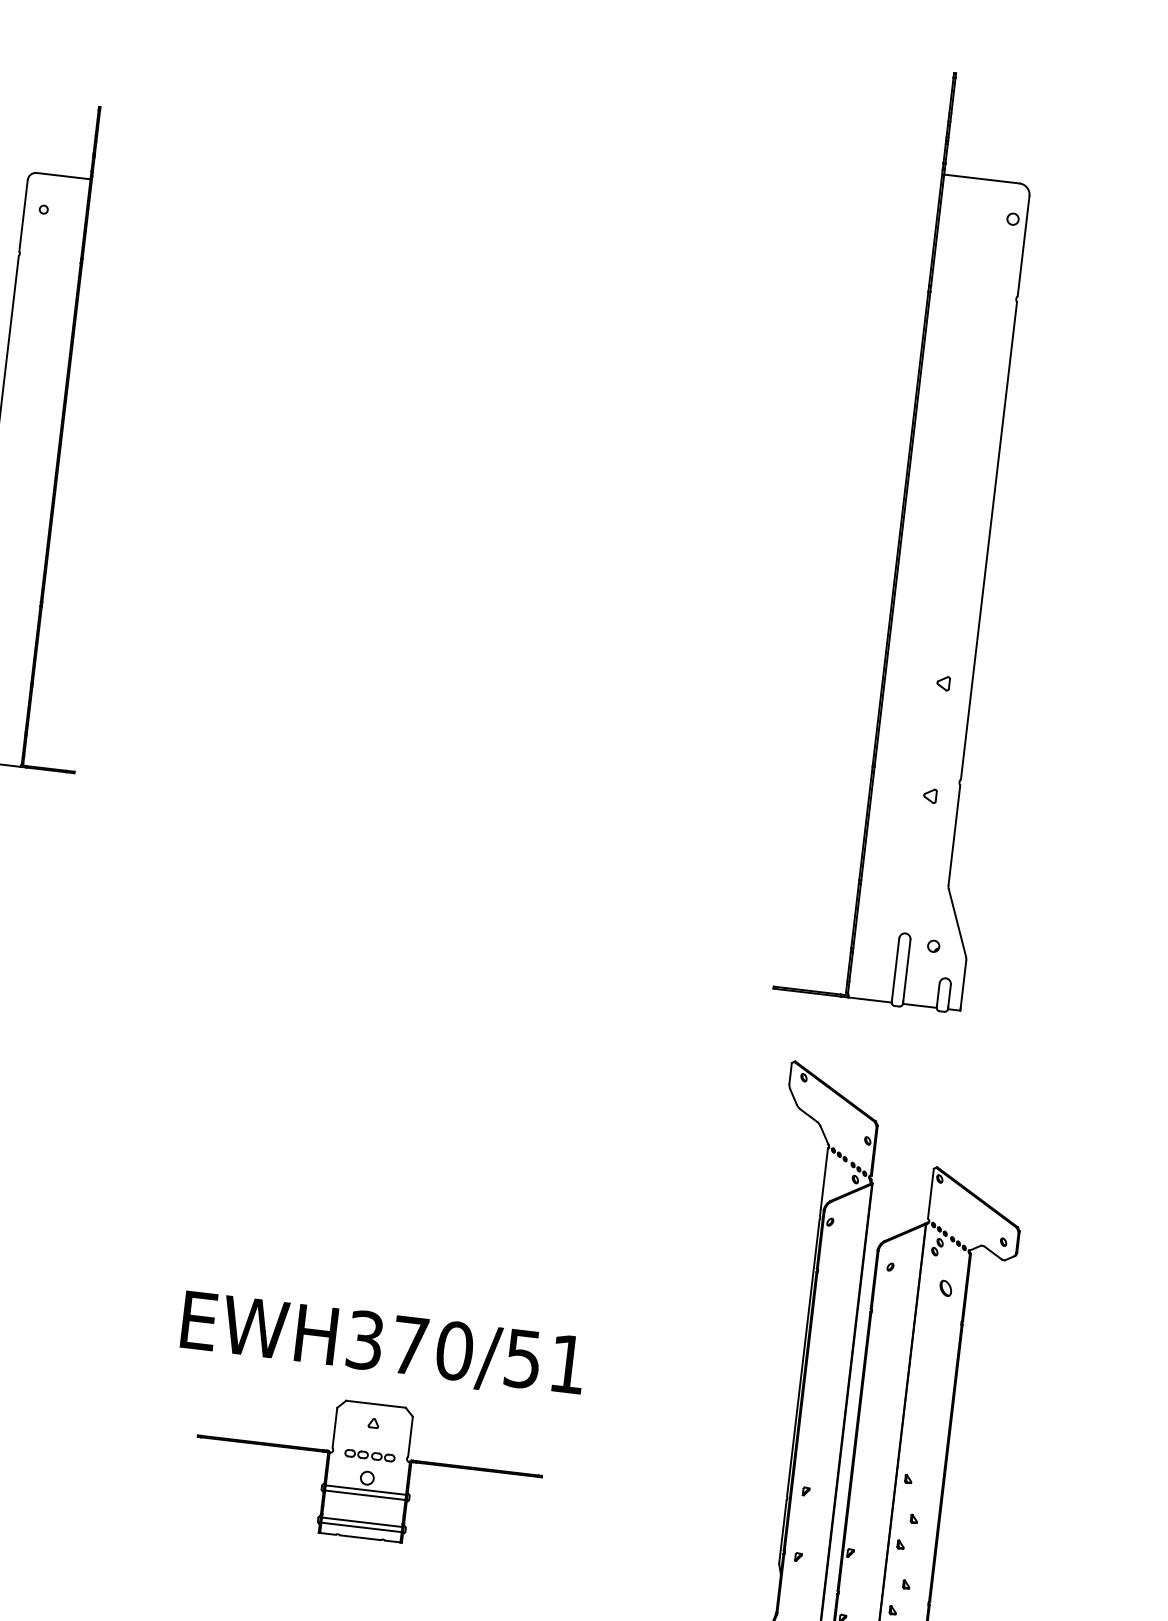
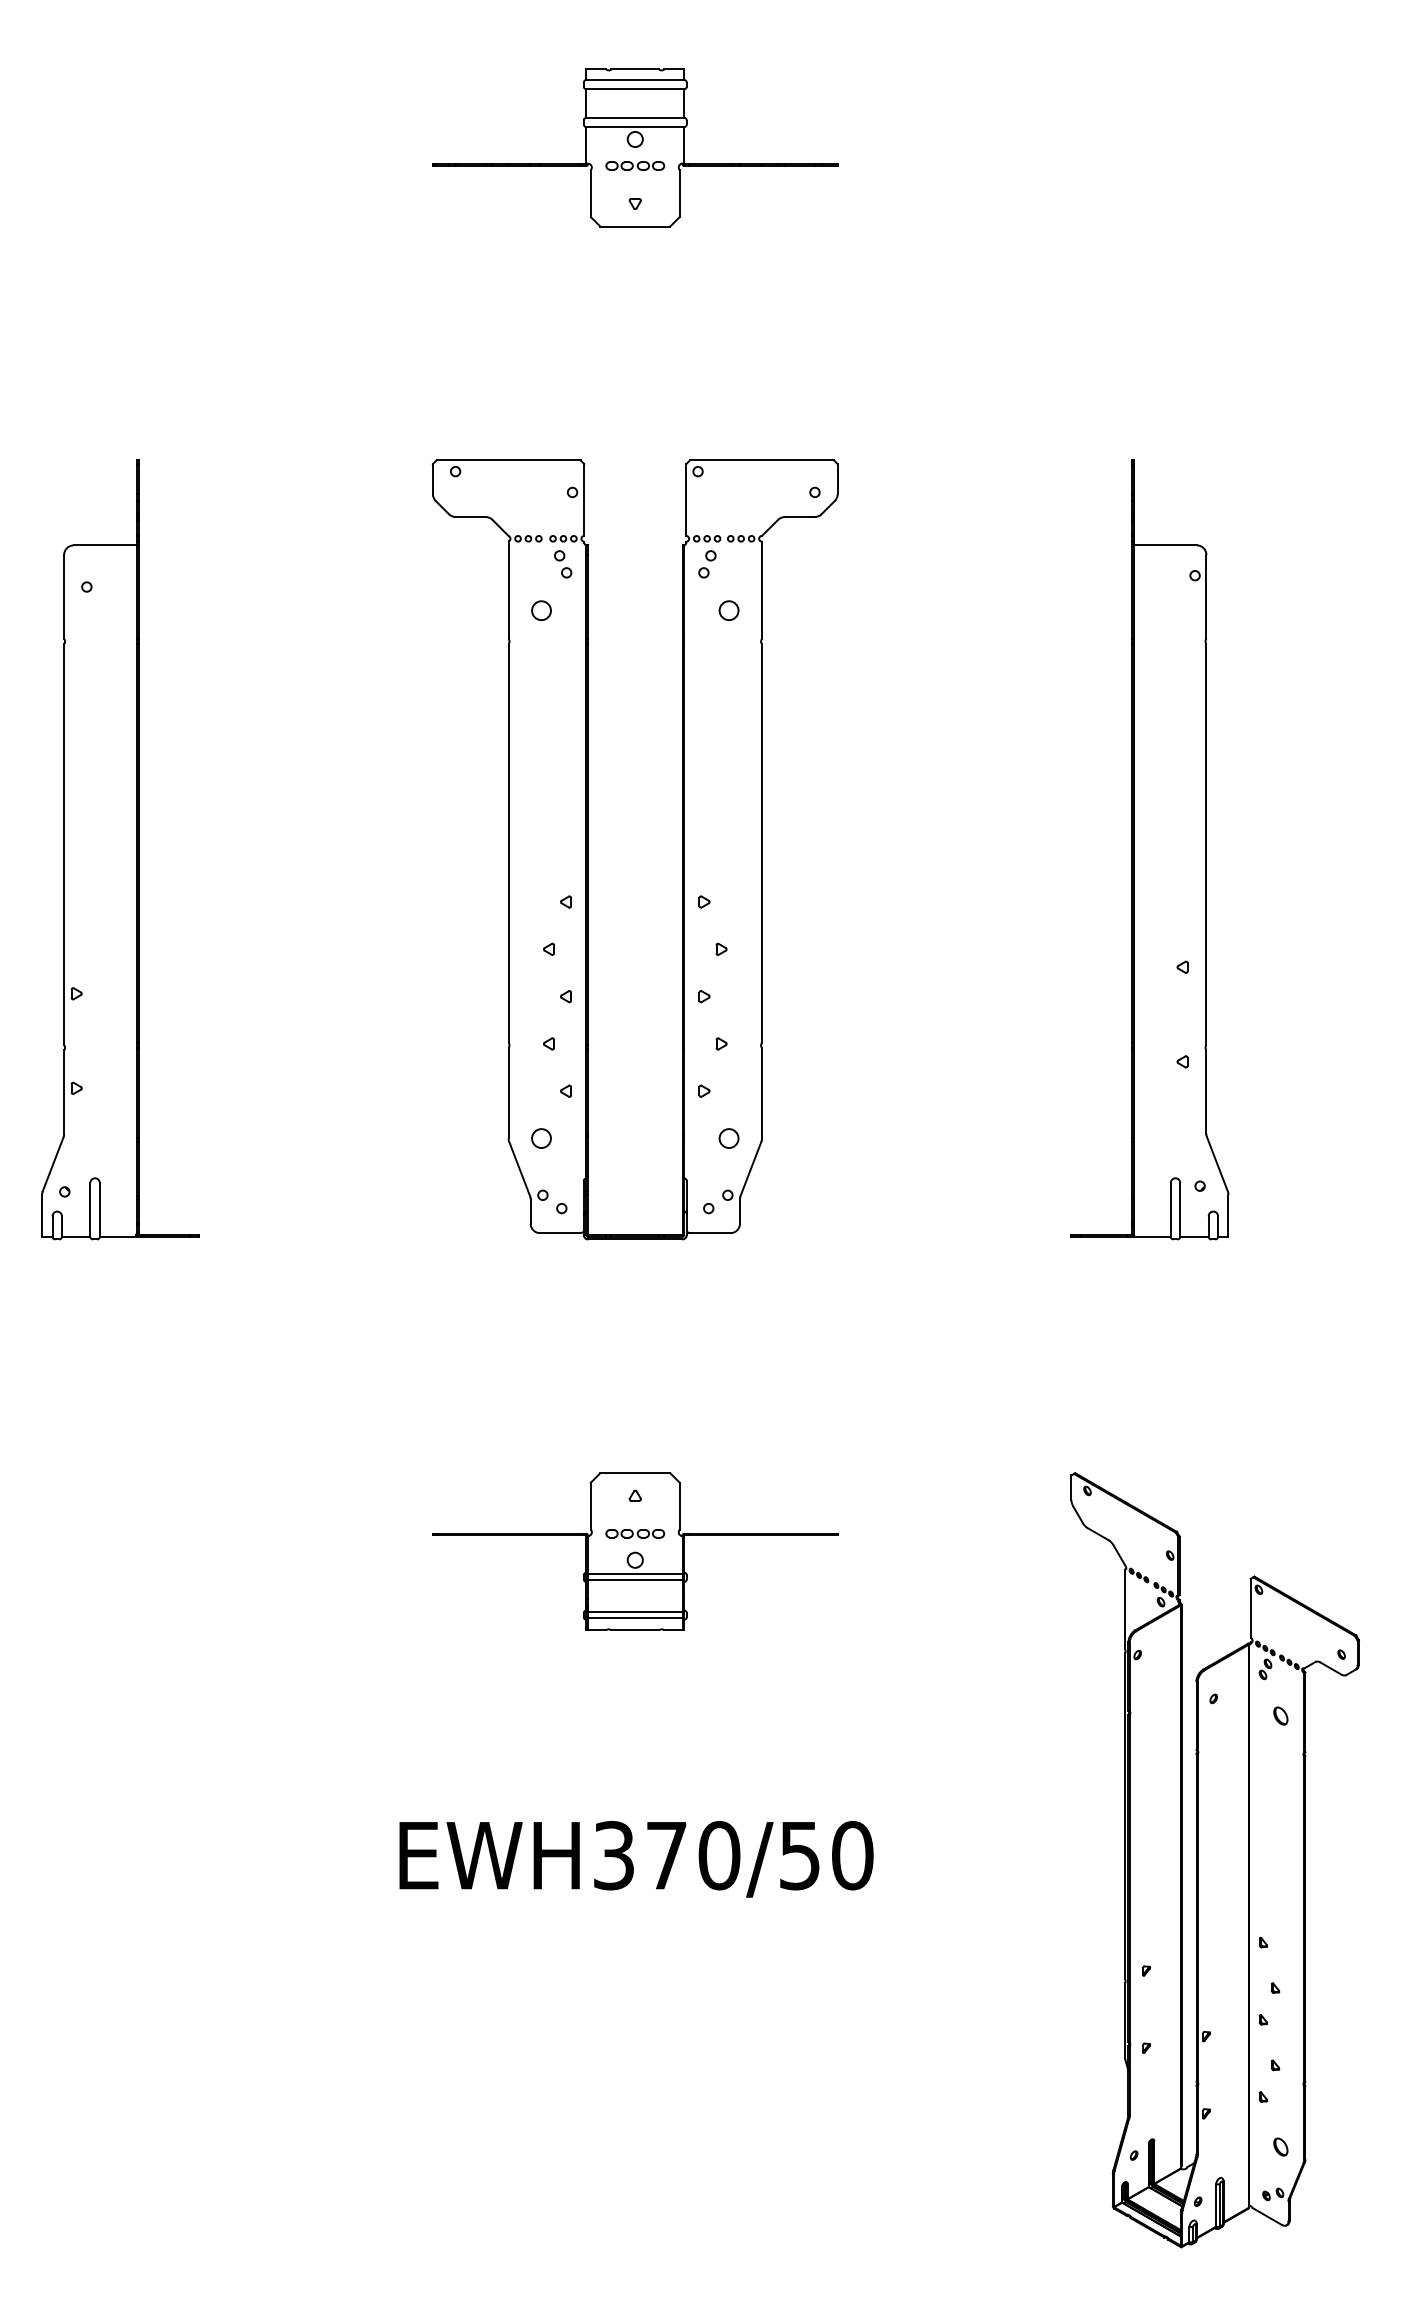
part: (443, 482) -> (588, 849), added
part: (920, 538) -> (1149, 849), size x0.71
text: (567, 1364) -> (852, 1855), EWH370/51 -> EWH370/50
part: (368, 1470) -> (635, 1551), moved

